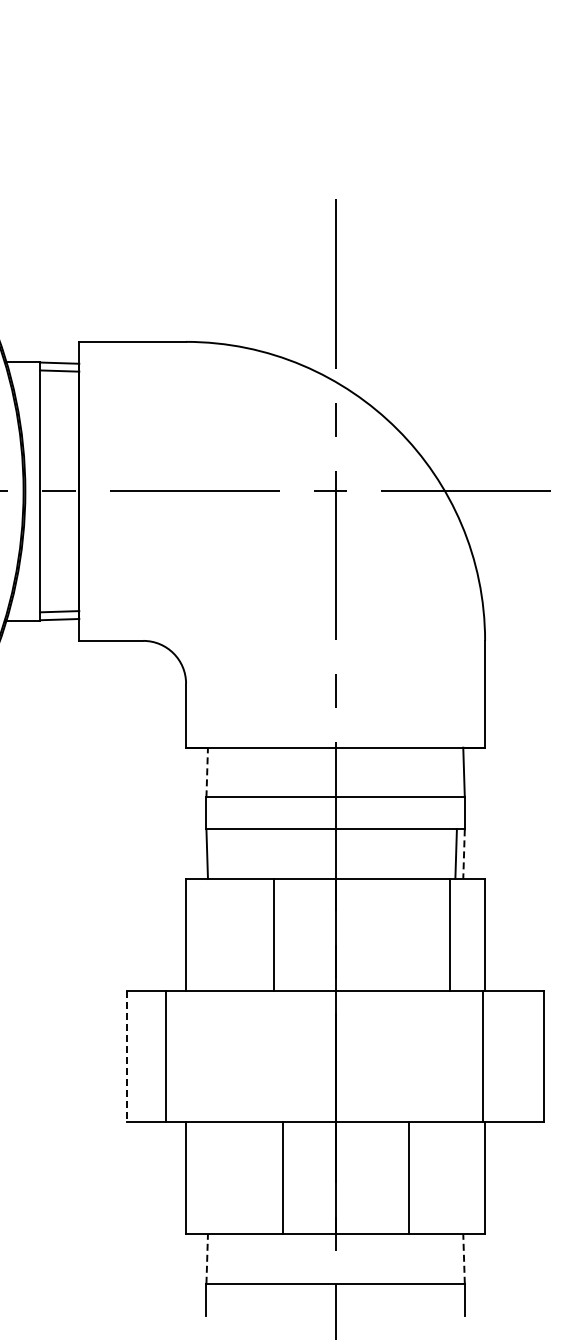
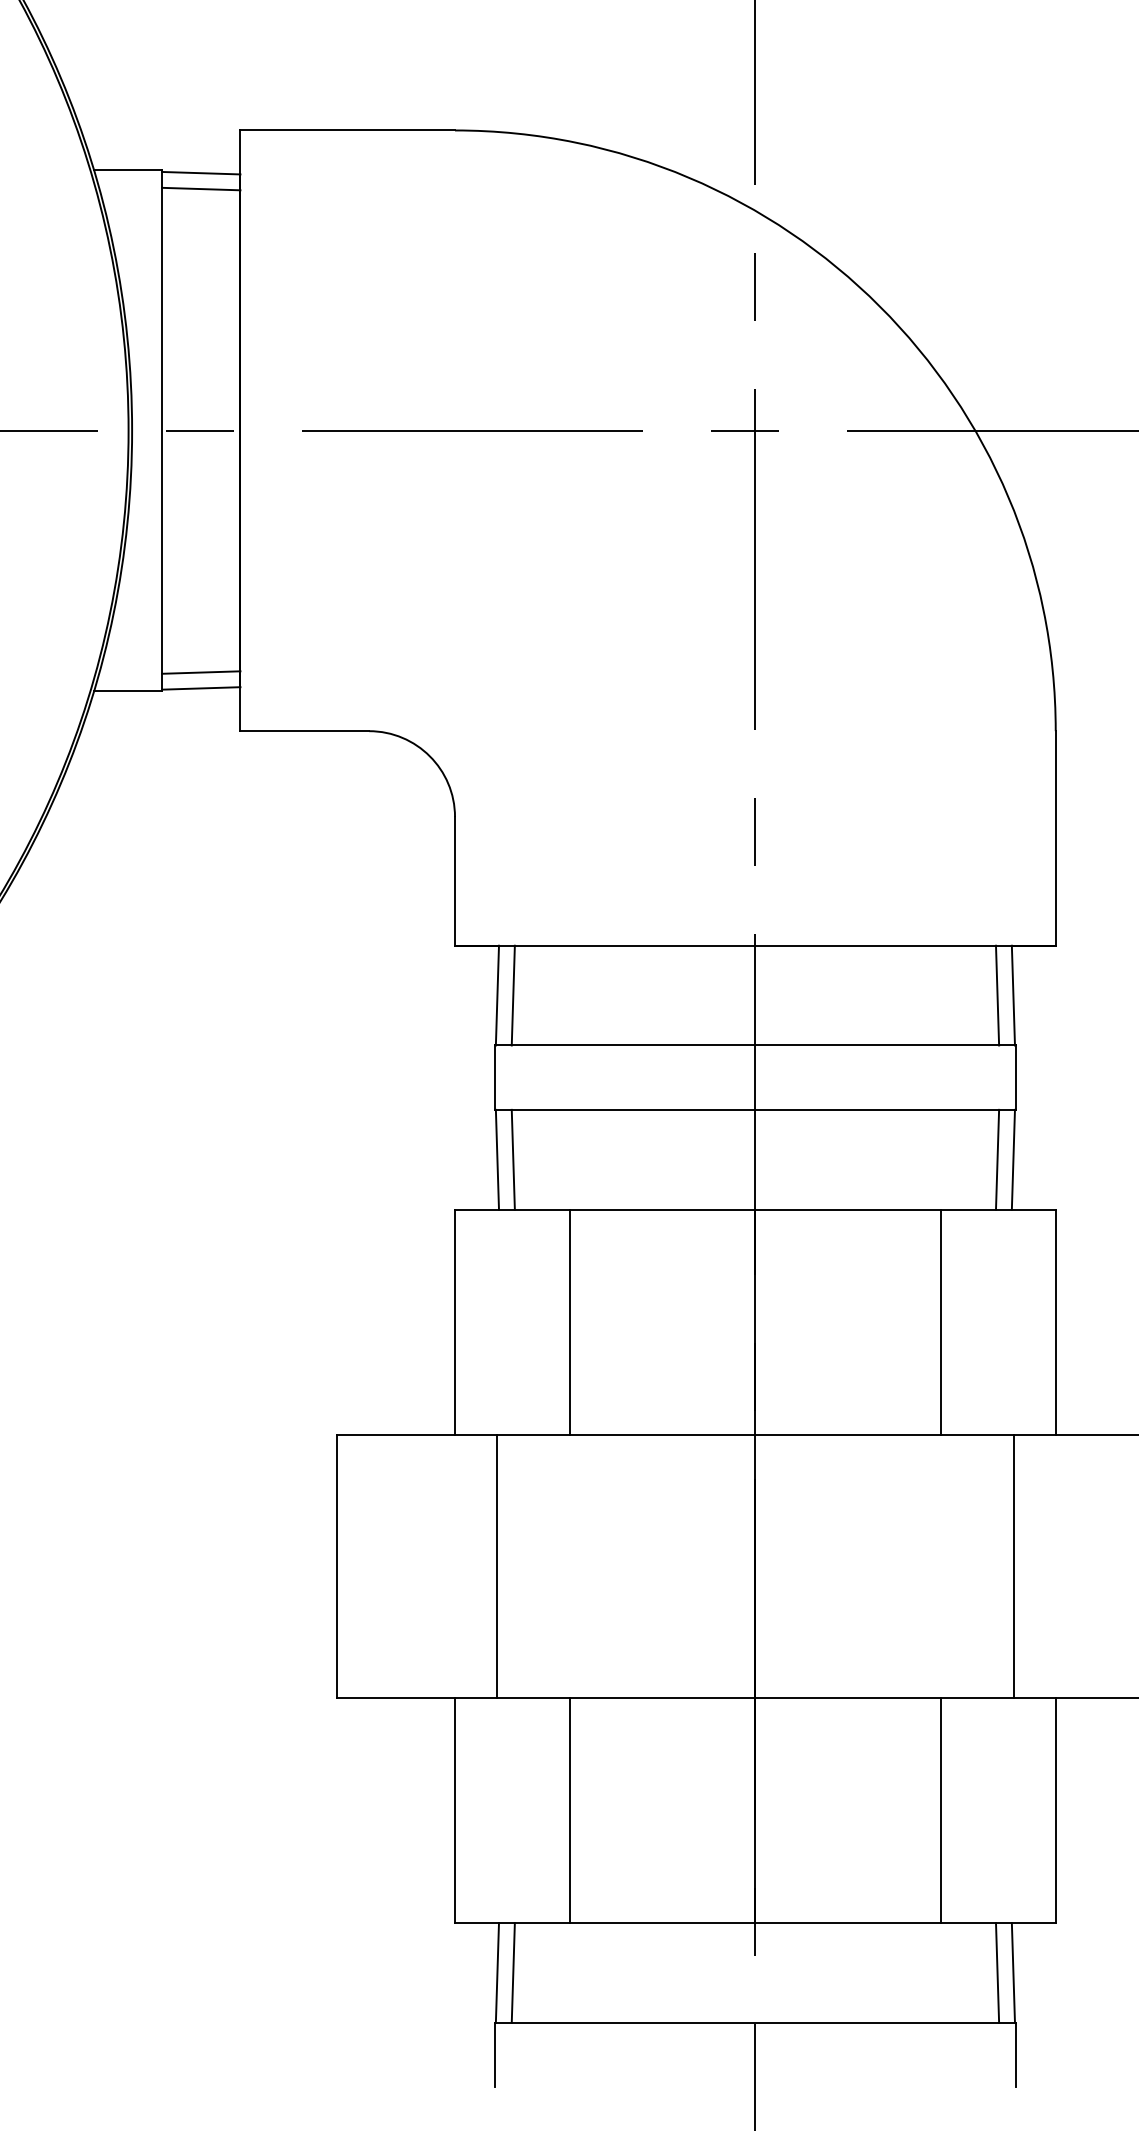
line: (207, 772) -> (498, 995), dashed -> solid
line: (214, 772) -> (512, 995), added
line: (455, 772) -> (996, 995), added
line: (214, 854) -> (512, 1160), added
line: (464, 854) -> (1014, 1160), dashed -> solid
line: (274, 935) -> (570, 1323), moved
line: (450, 935) -> (942, 1323), moved
line: (165, 1056) -> (496, 1566), moved
line: (483, 1056) -> (1014, 1566), moved
line: (127, 1057) -> (337, 1568), dashed -> solid
line: (283, 1177) -> (570, 1809), moved
line: (409, 1177) -> (942, 1809), moved
line: (207, 1258) -> (498, 1971), dashed -> solid
line: (214, 1258) -> (512, 1971), added
line: (455, 1258) -> (996, 1971), added
line: (464, 1258) -> (1014, 1971), dashed -> solid

